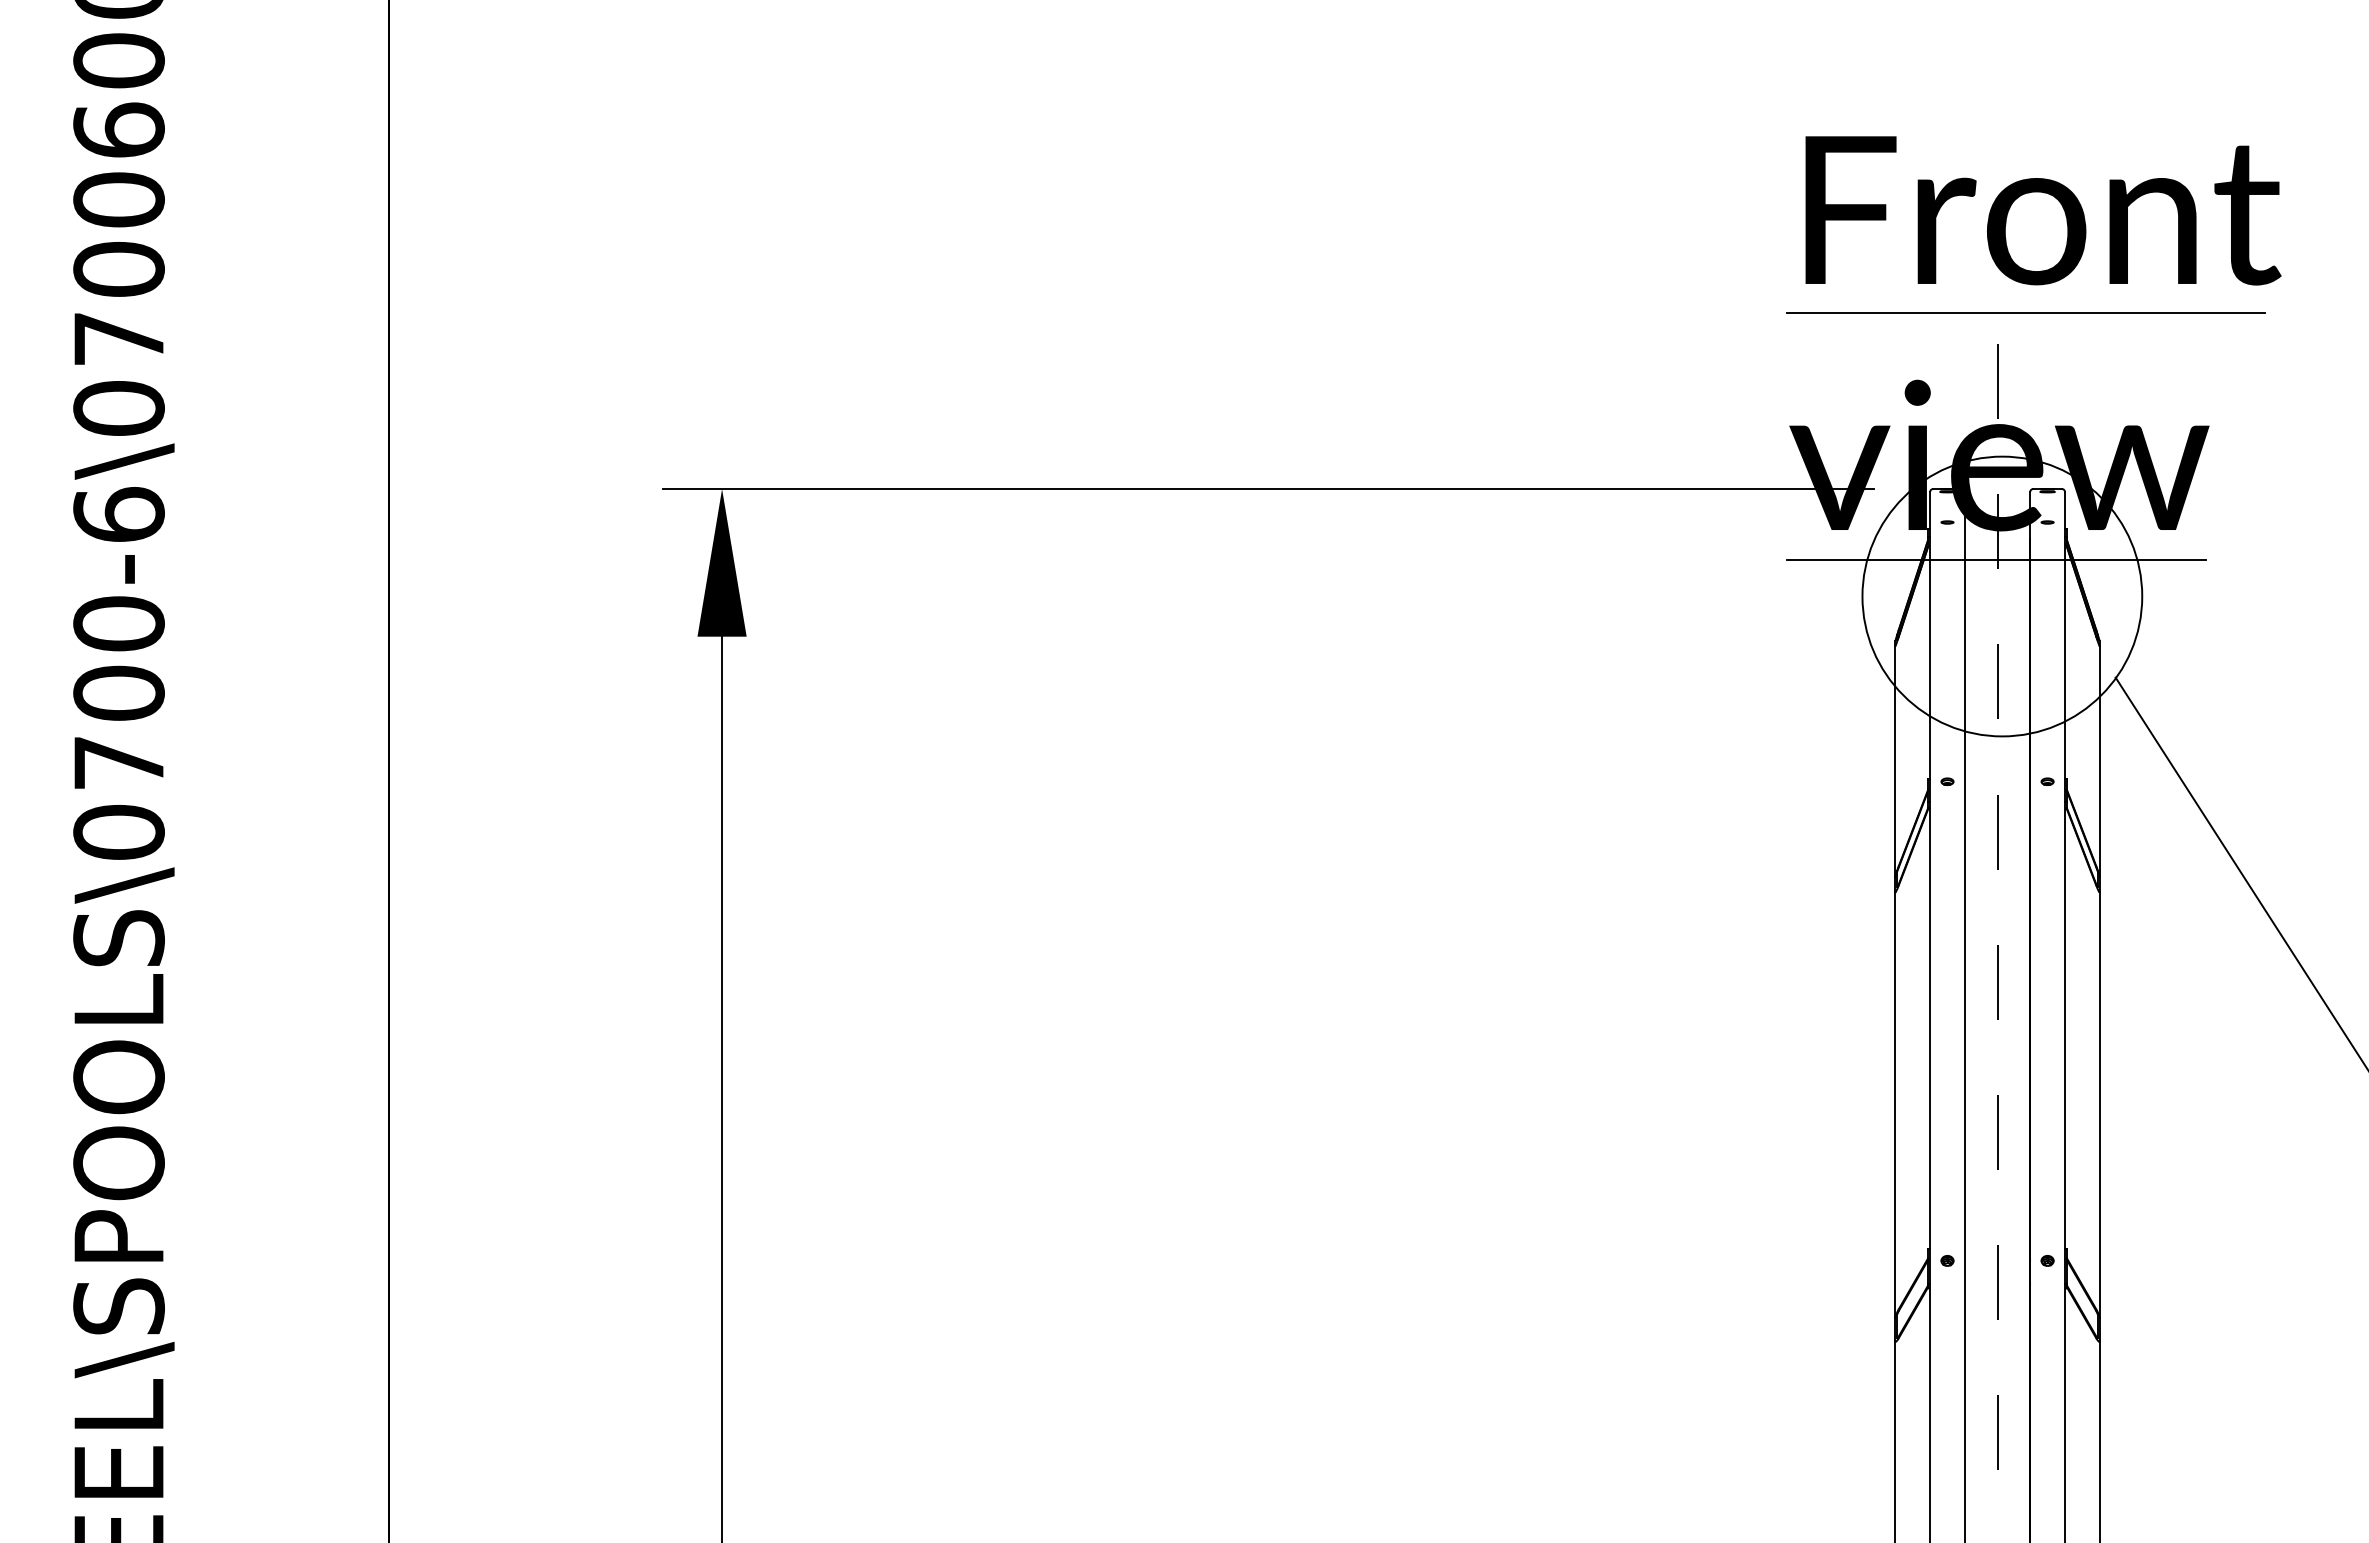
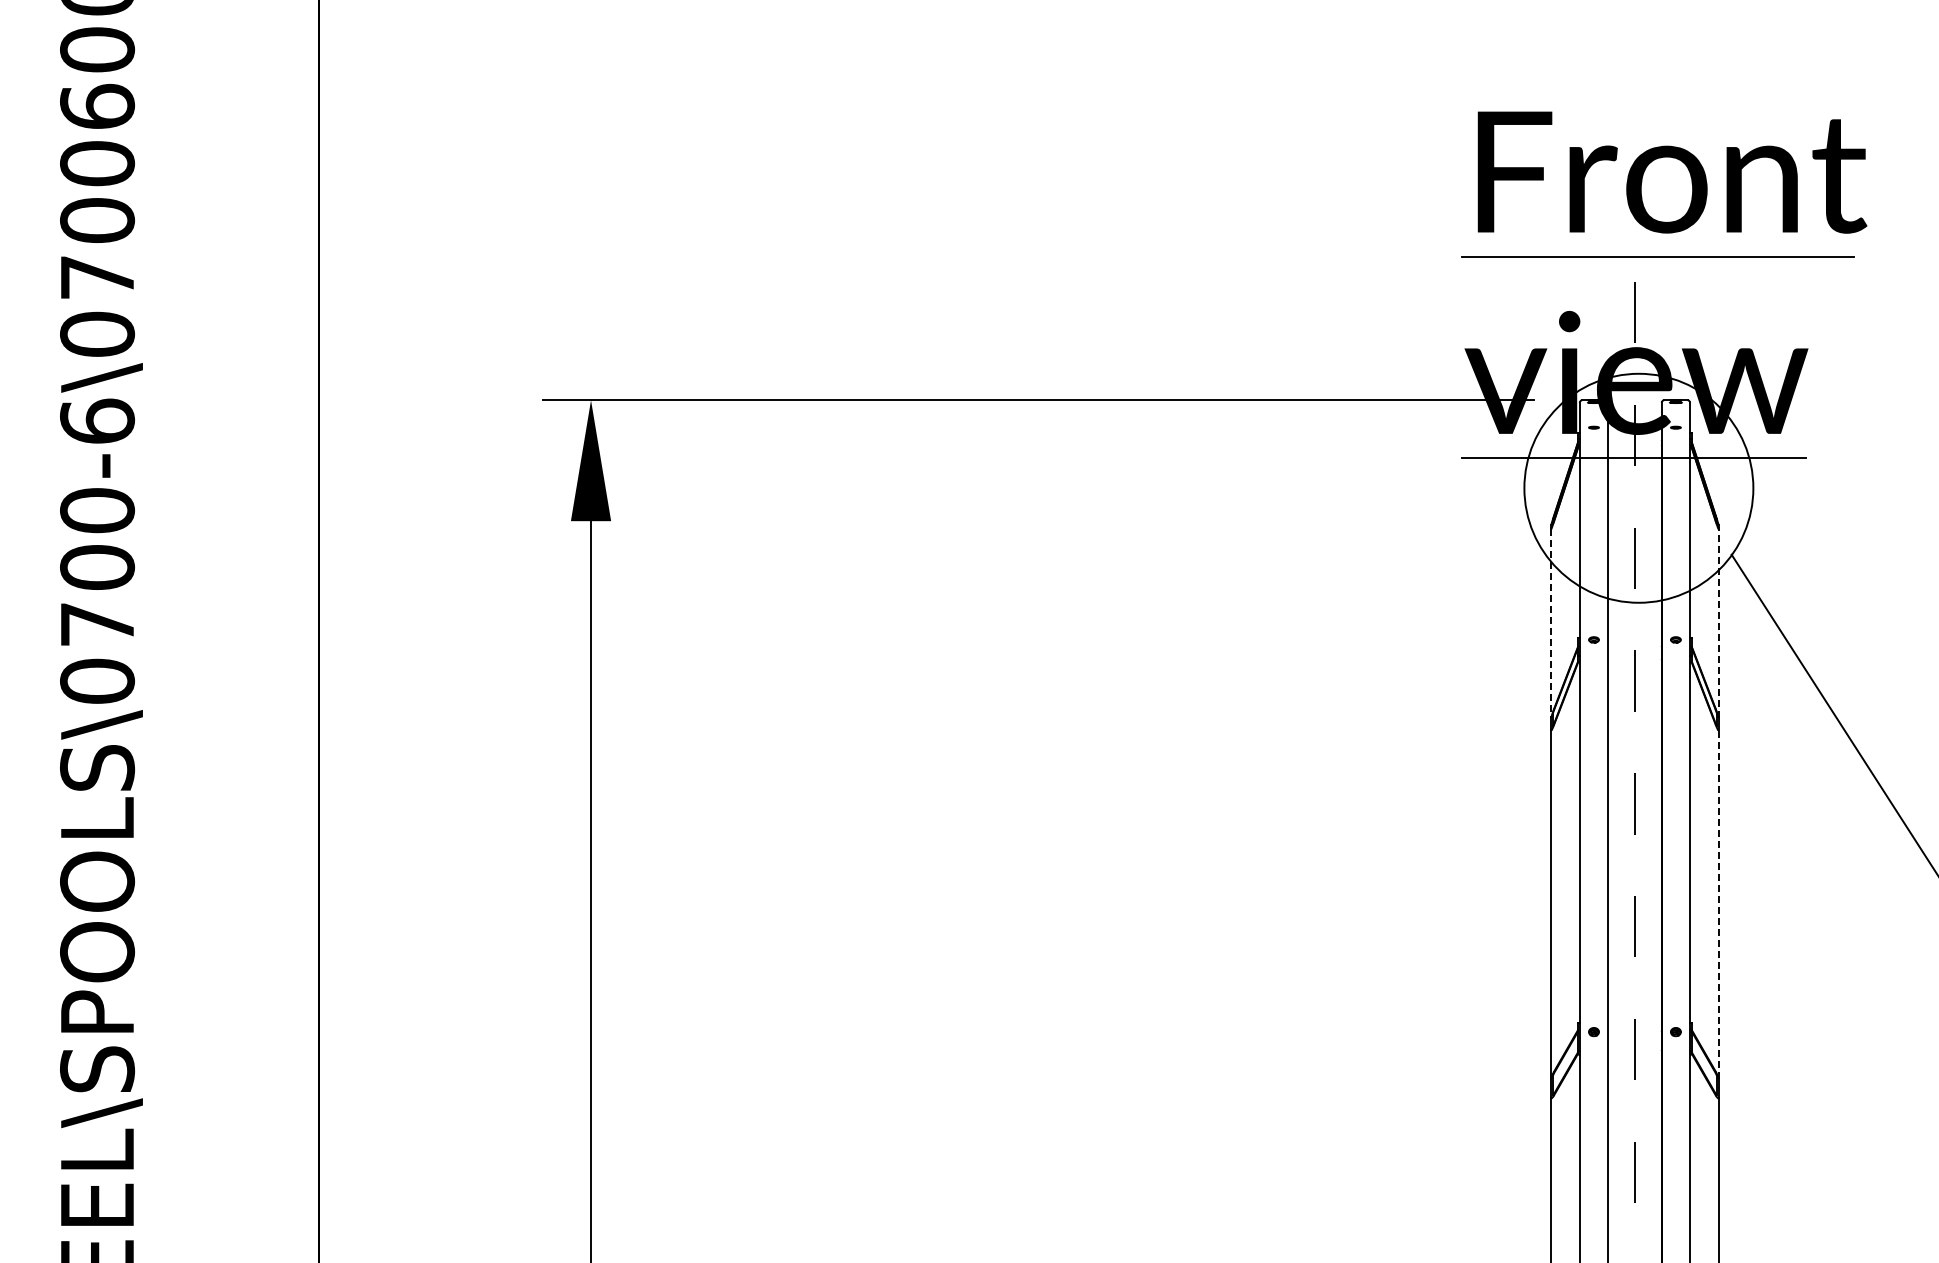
line: (2099, 760) -> (1718, 622), solid -> dashed
line: (1895, 761) -> (1551, 623), solid -> dashed
line: (2099, 1105) -> (1718, 904), solid -> dashed

